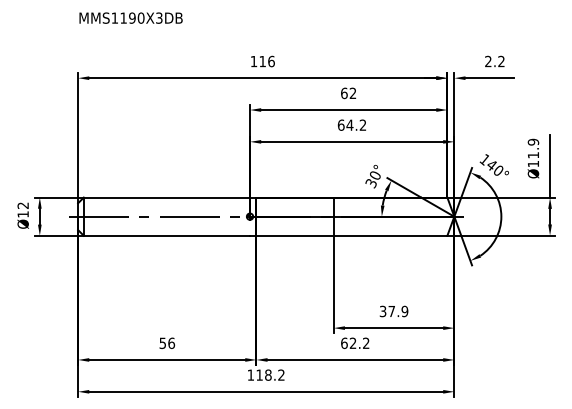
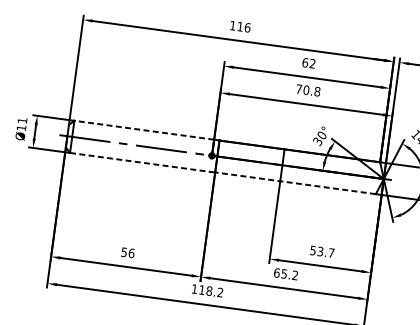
text: (351, 124) -> (307, 89), 64.2 -> 70.8
line: (166, 197) -> (143, 130), solid -> dashed
text: (22, 205) -> (21, 120), Ø12 -> Ø11
line: (167, 235) -> (140, 162), solid -> dashed
line: (351, 235) -> (295, 183), solid -> dashed
text: (394, 311) -> (322, 251), 37.9 -> 53.7
text: (353, 343) -> (284, 274), 62.2 -> 65.2

